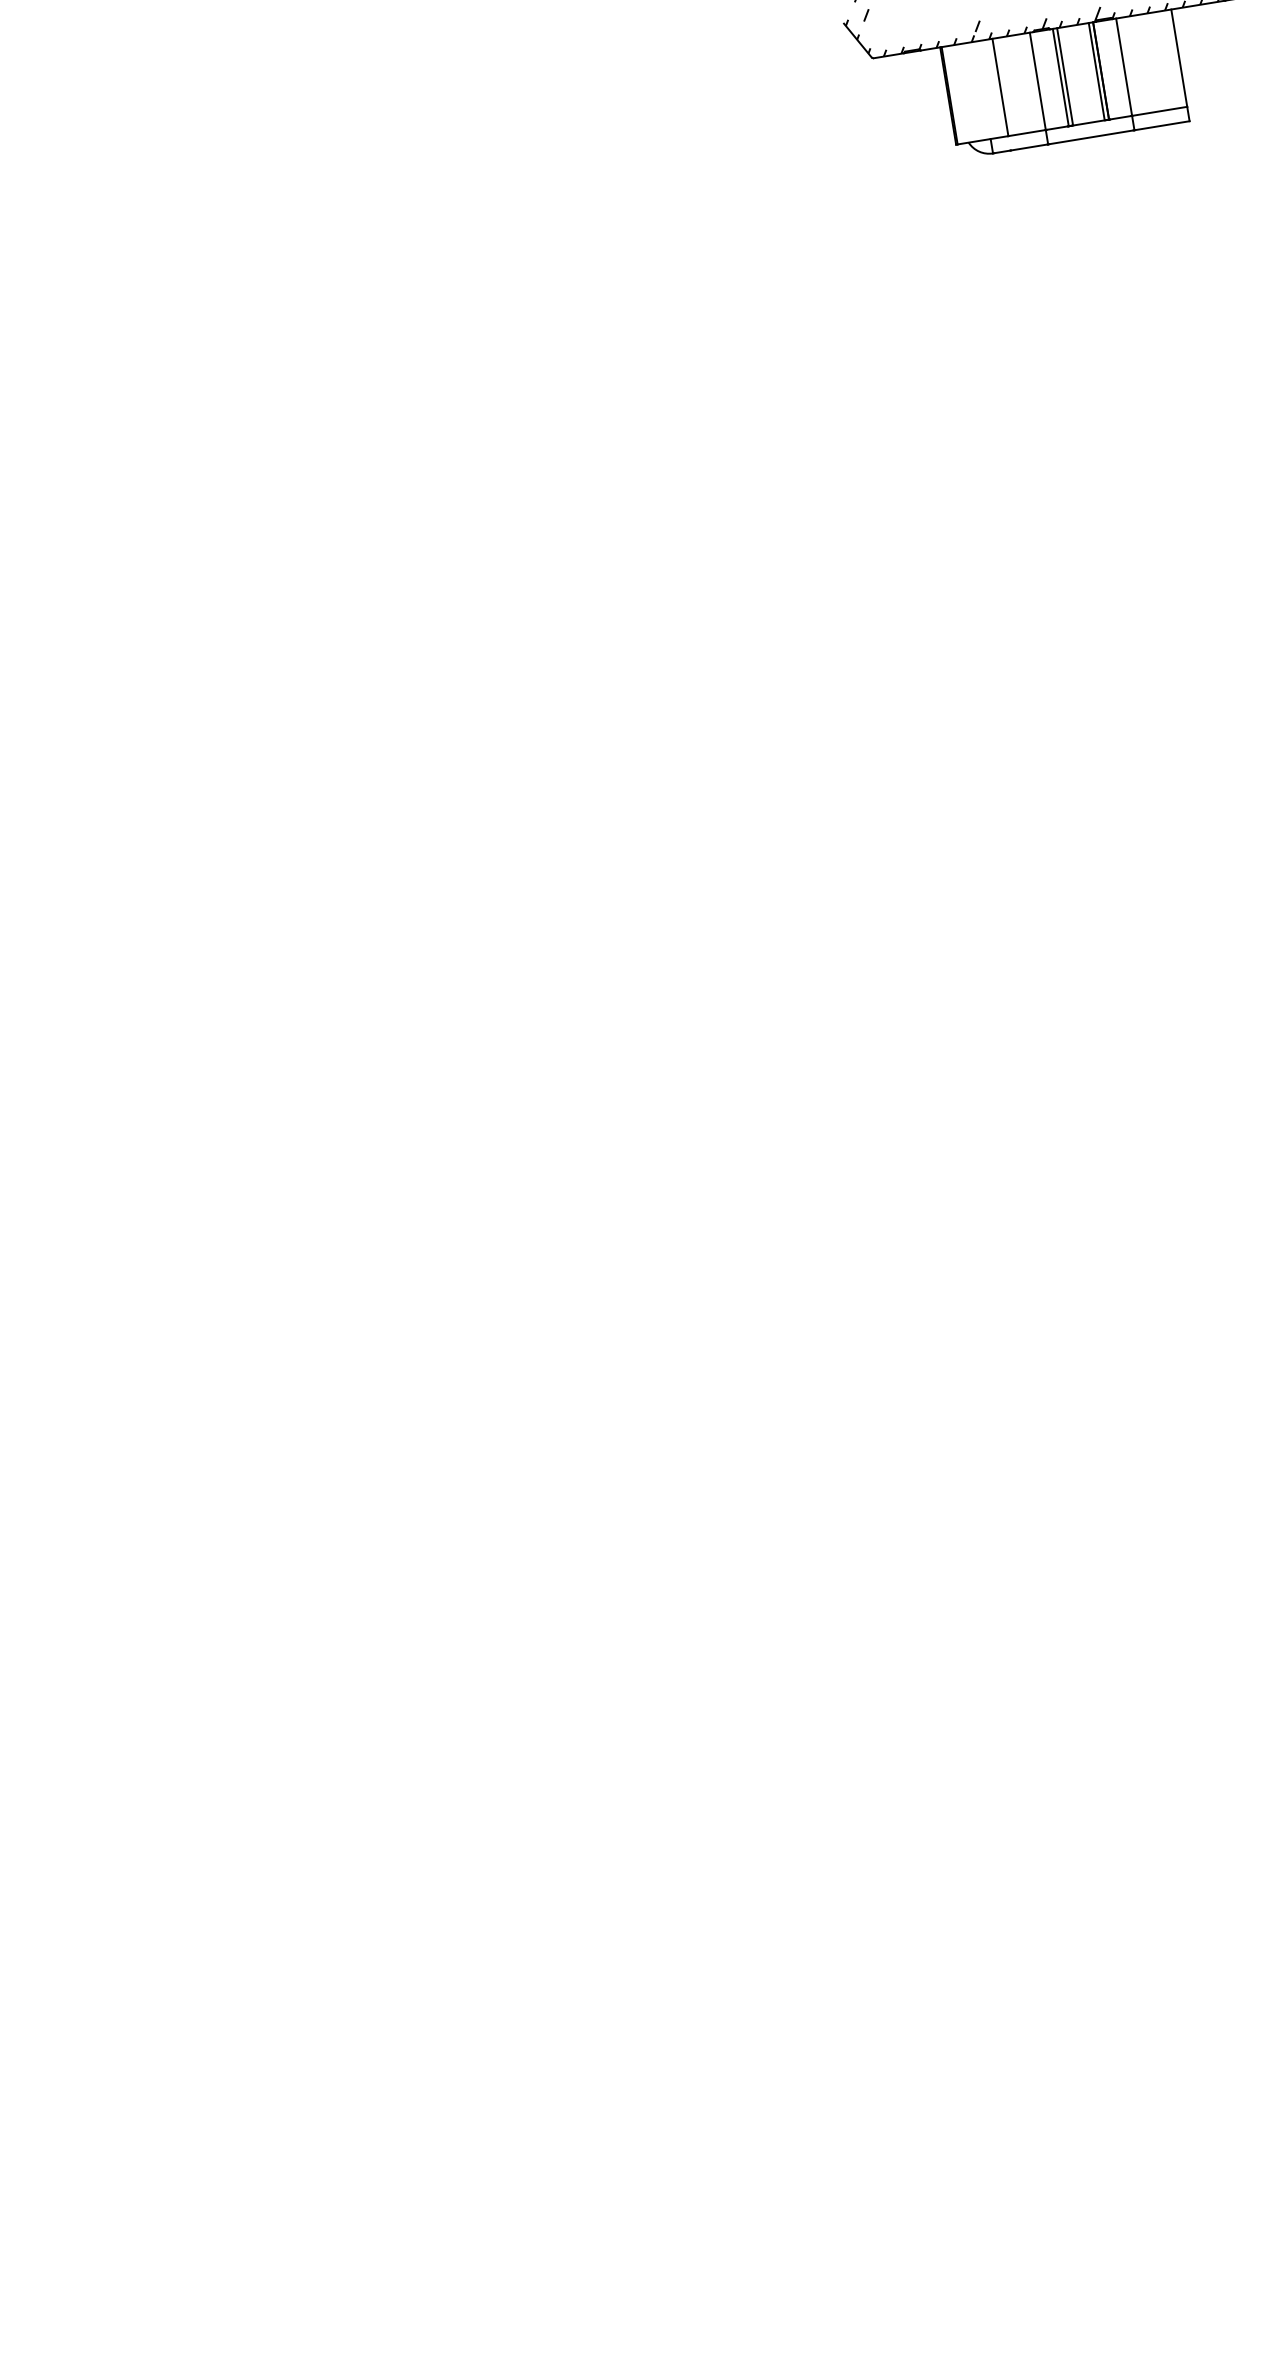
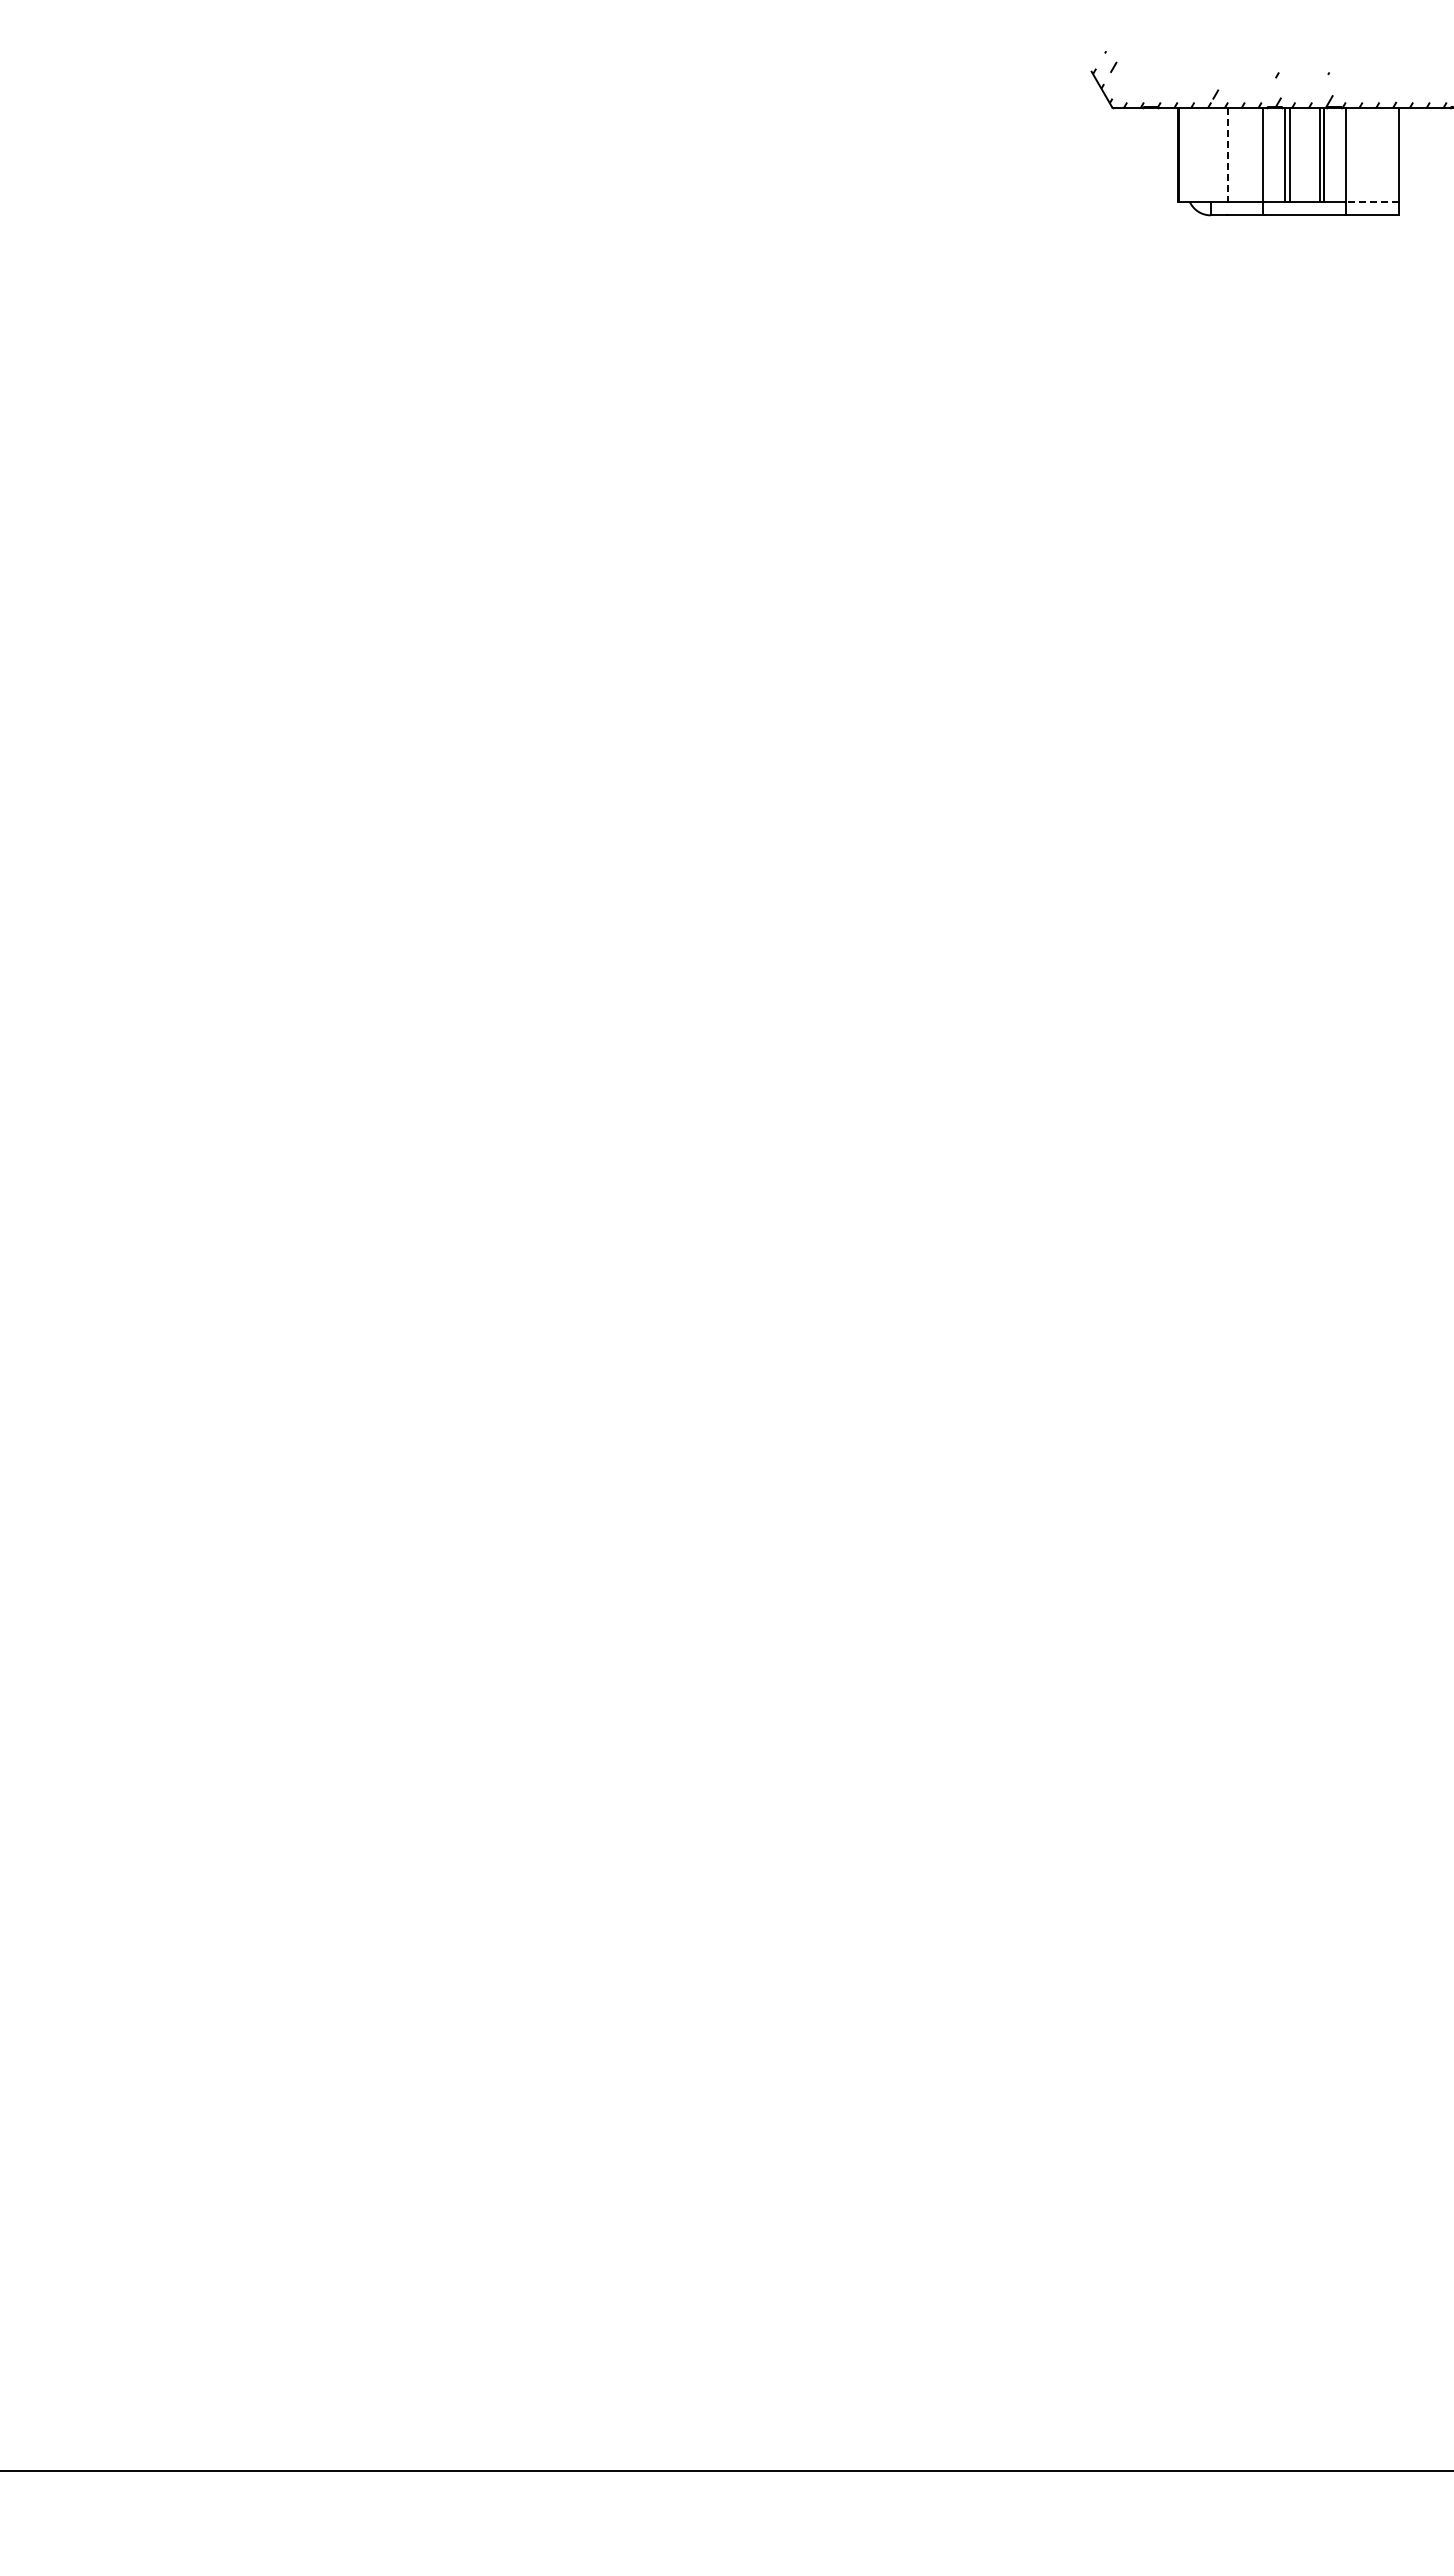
line: (1000, 88) -> (1227, 155), solid -> dashed
line: (1159, 111) -> (1372, 201), solid -> dashed

